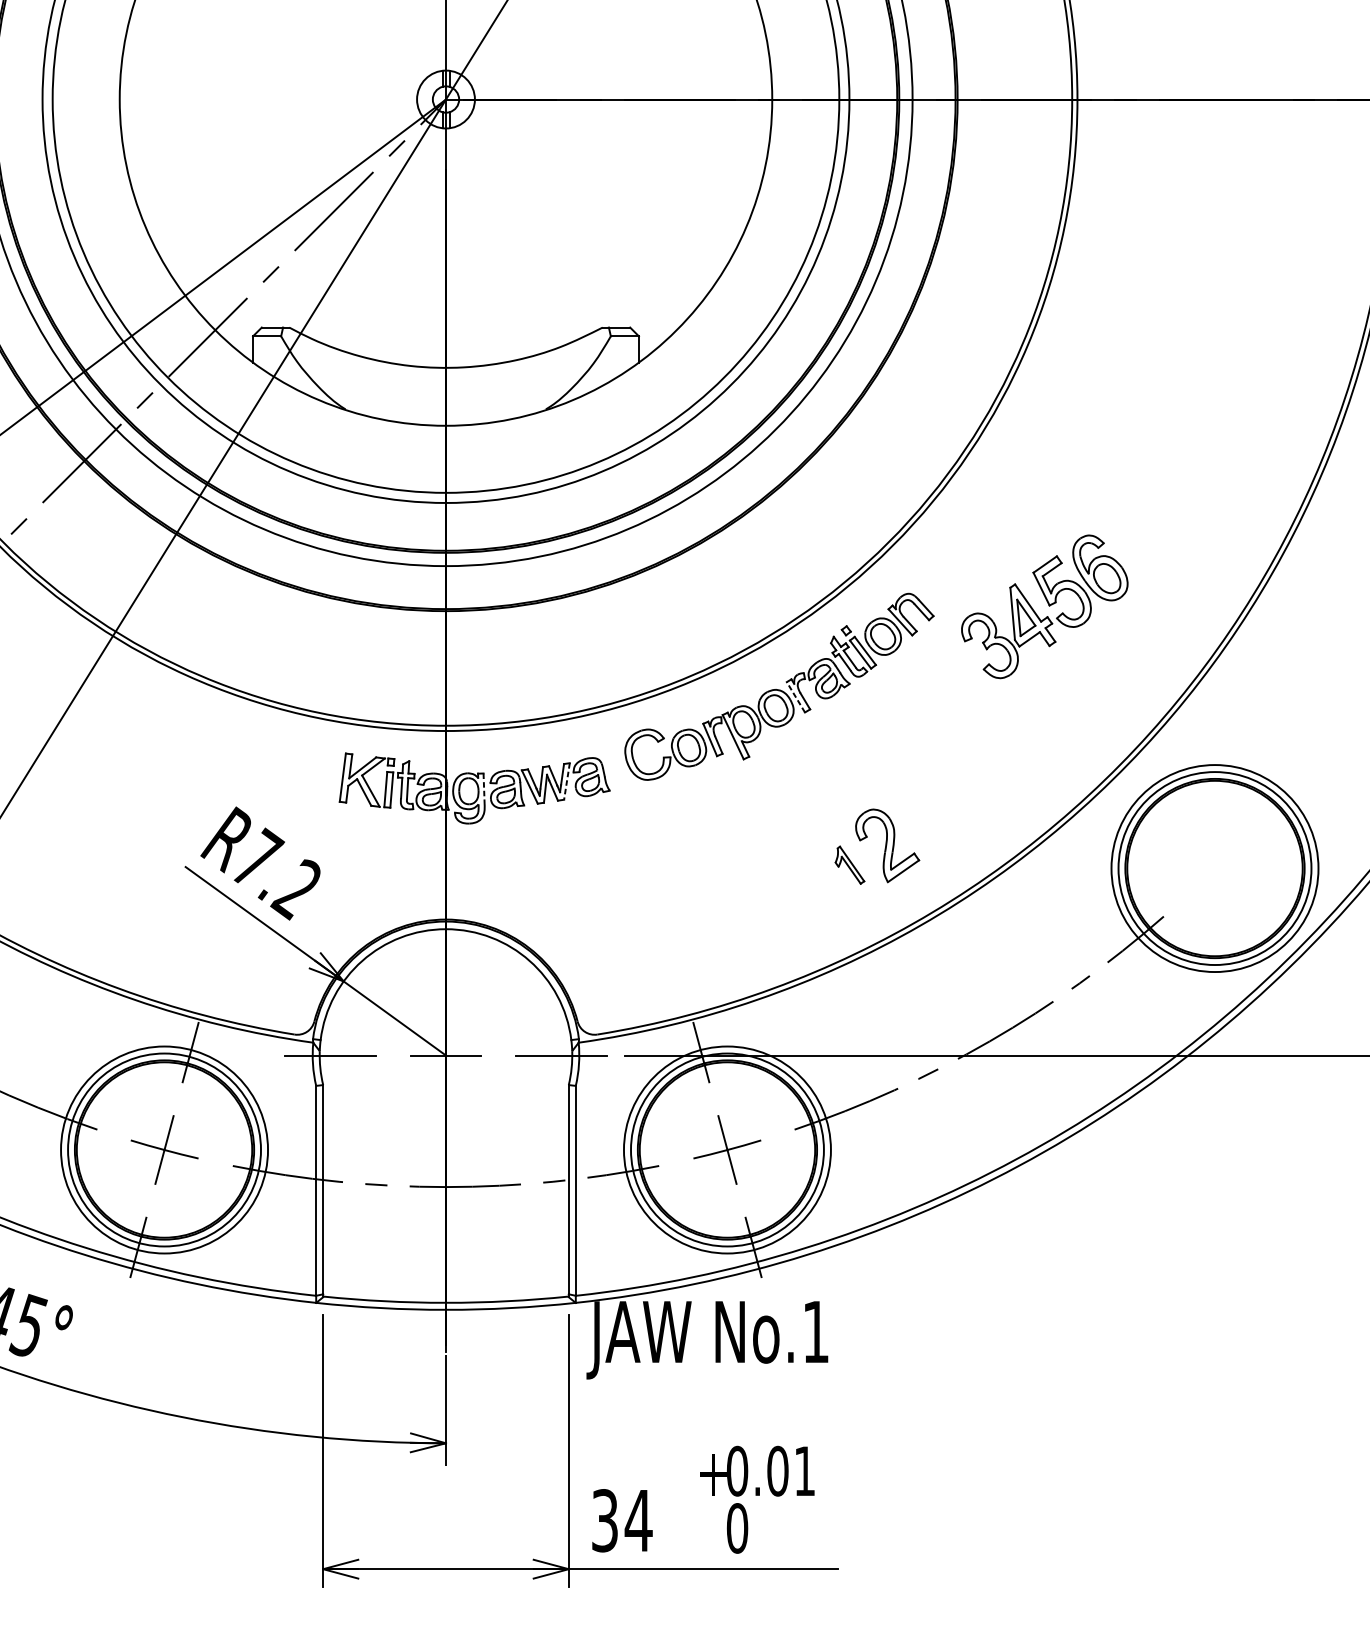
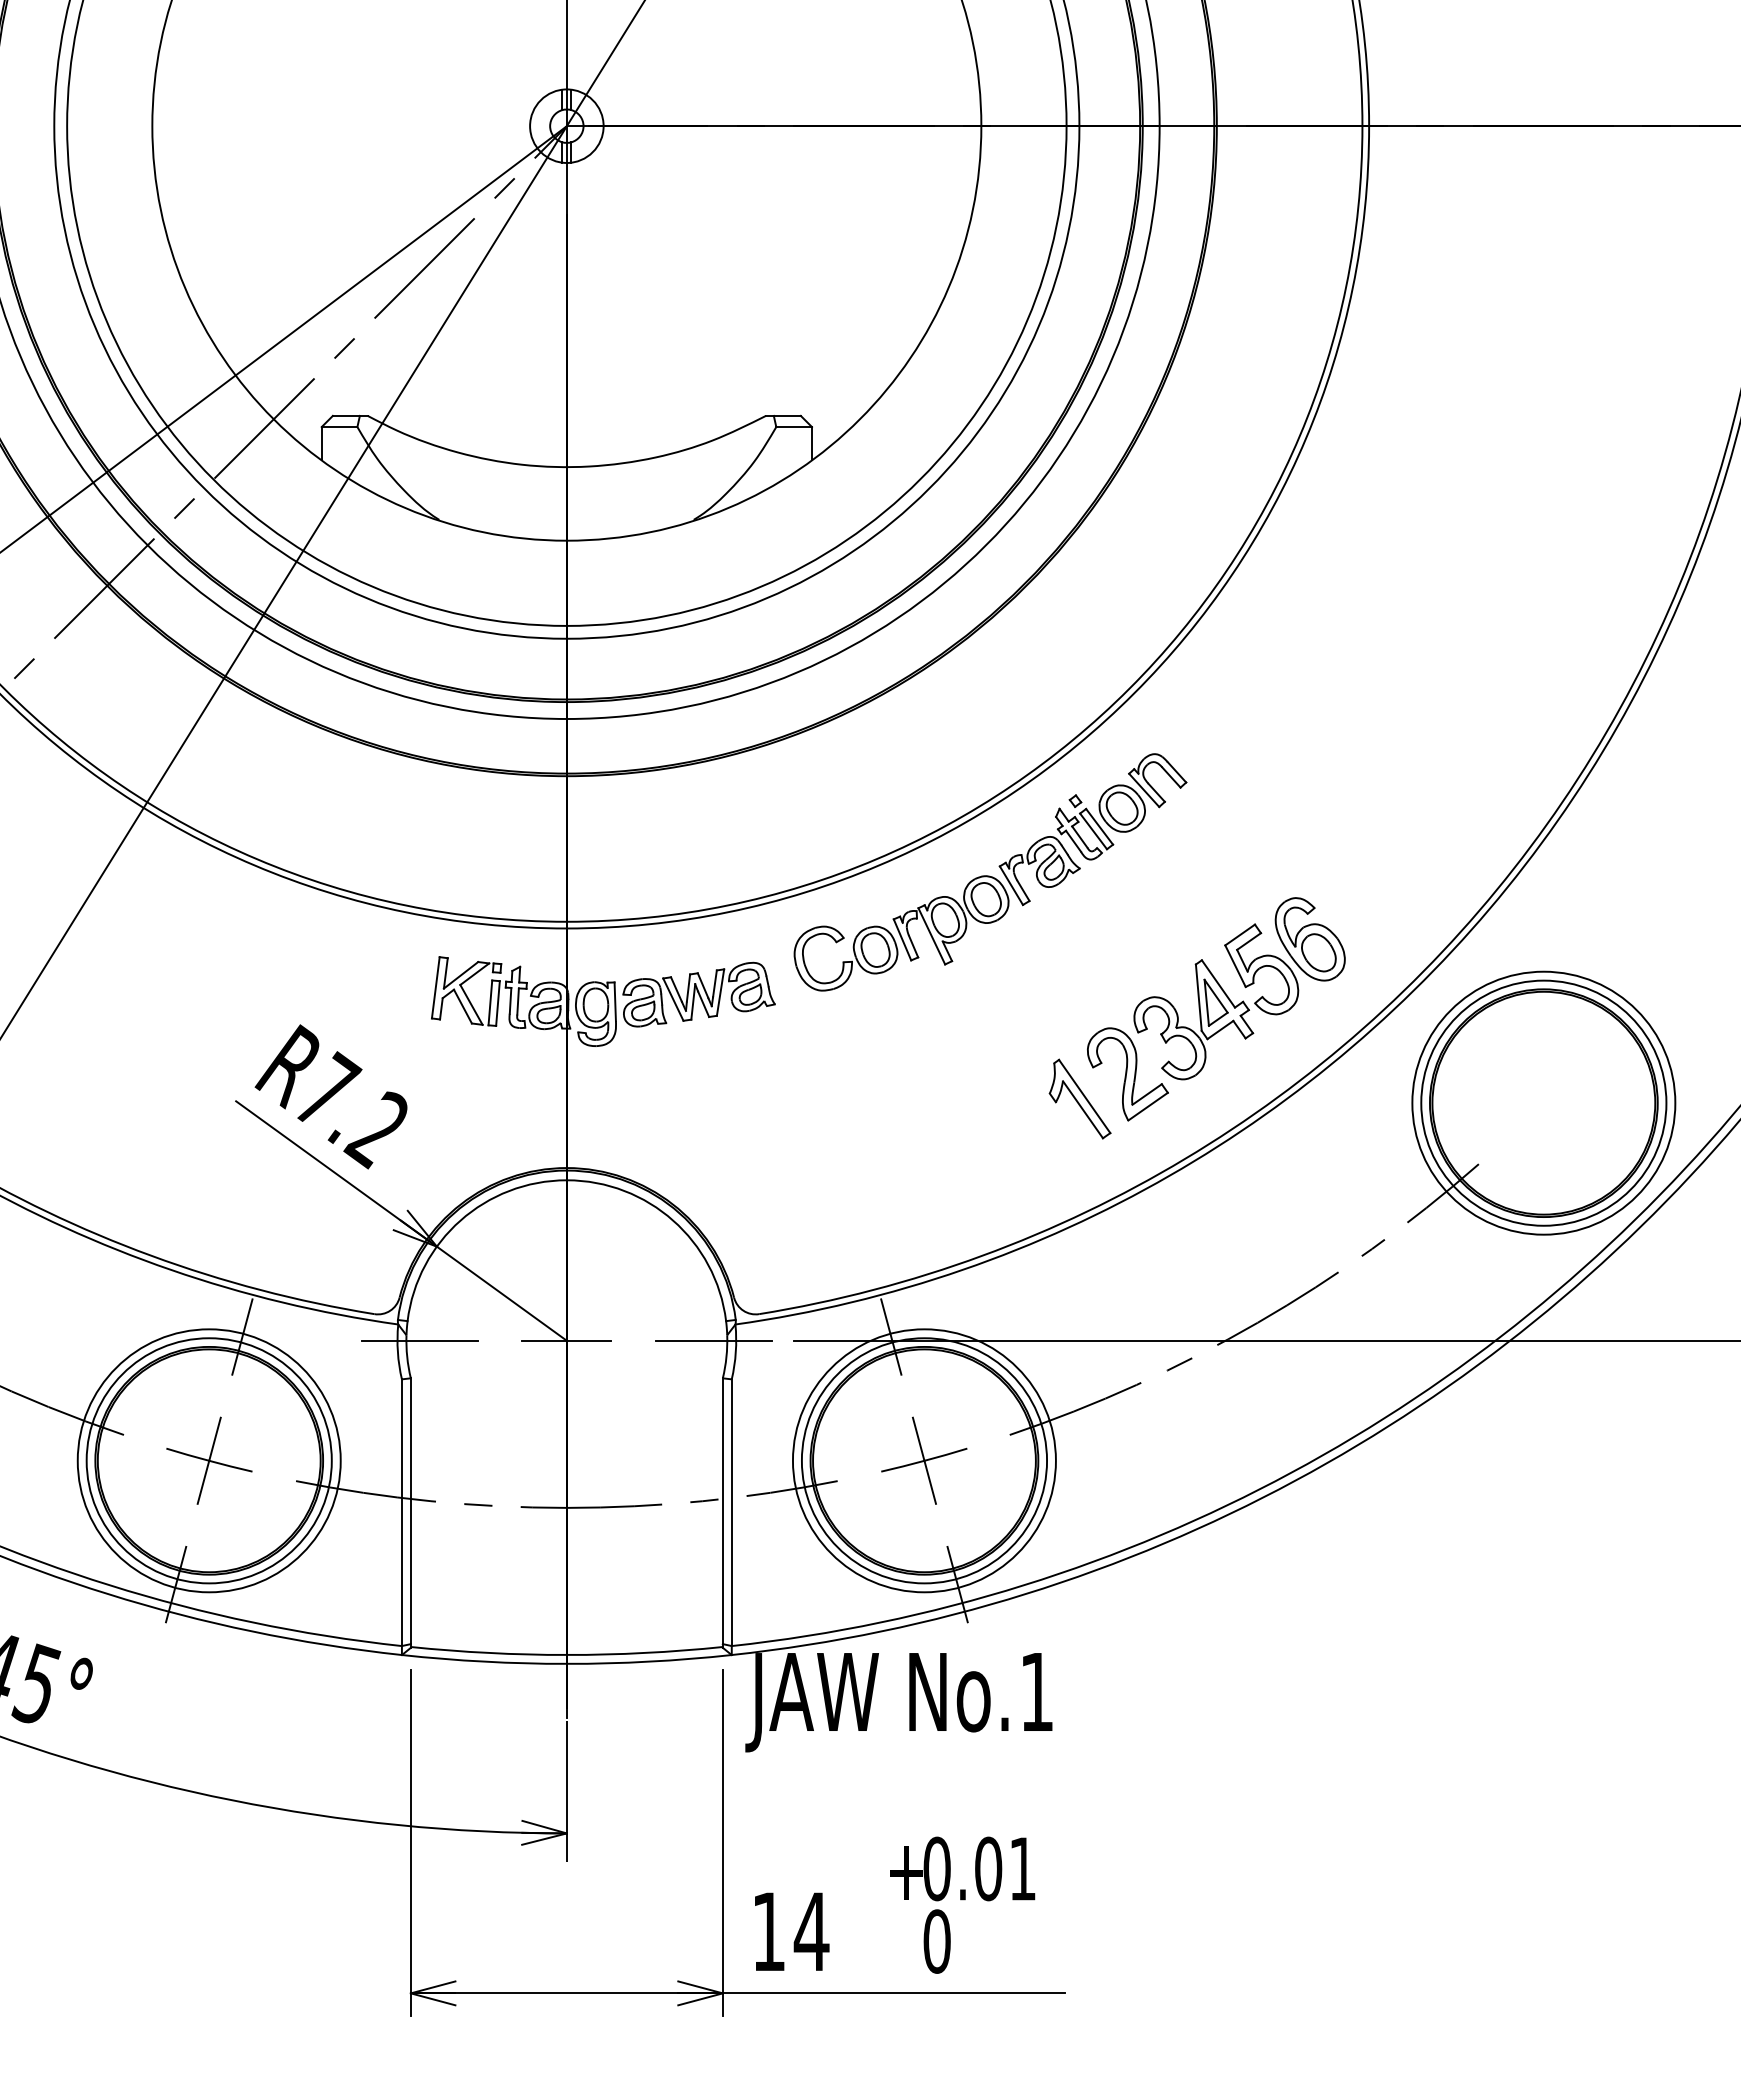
part: (1044, 606) -> (1239, 988), moved
line: (795, 697) -> (1011, 885), dashed -> solid
line: (566, 781) -> (720, 992), dashed -> solid
line: (484, 789) -> (615, 1002), dashed -> solid
part: (849, 864) -> (1079, 1098), size x1.67
text: (604, 1520) -> (768, 1931), 34 -> 14

